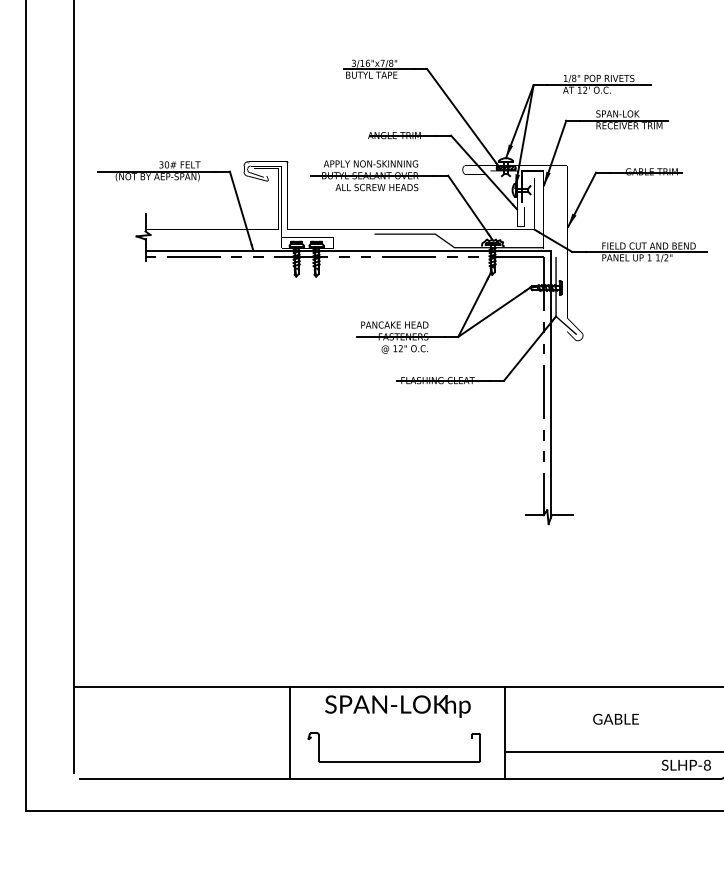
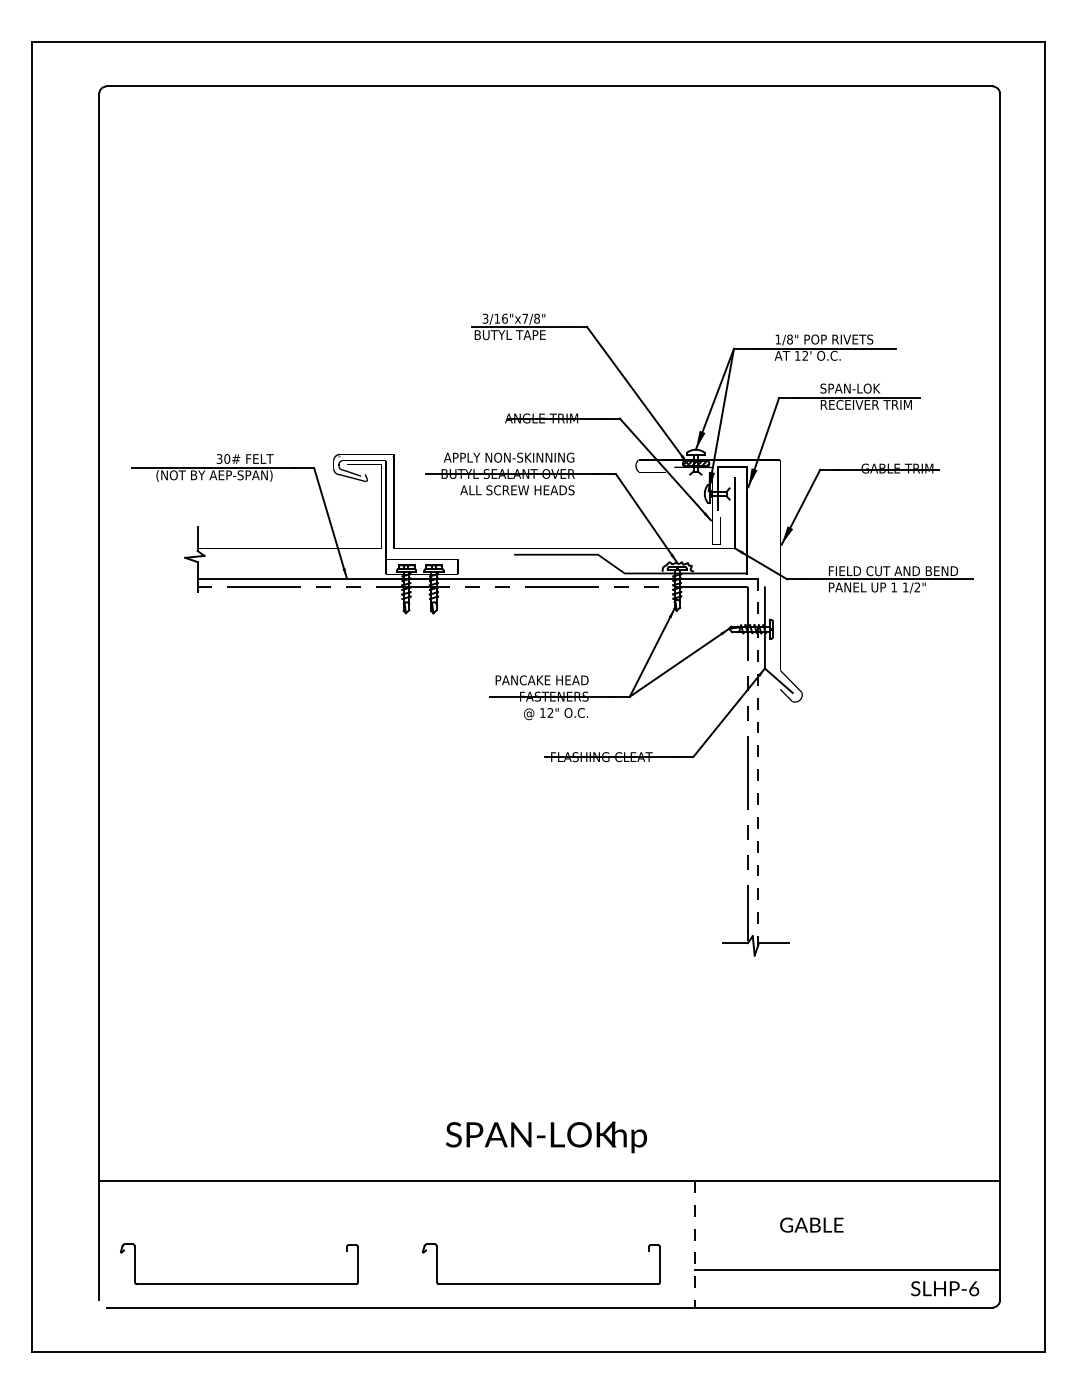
line: (550, 385) -> (757, 763), solid -> dashed
text: (397, 706) -> (545, 1137), moved
text: (615, 718) -> (811, 1224), moved
line: (290, 732) -> (397, 1243), removed
line: (505, 733) -> (694, 1244), solid -> dashed
part: (175, 761) -> (239, 1283), added
text: (707, 765) -> (974, 1288), SLHP-8 -> SLHP-6

